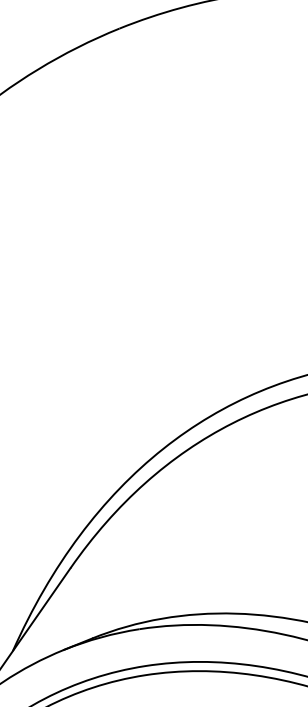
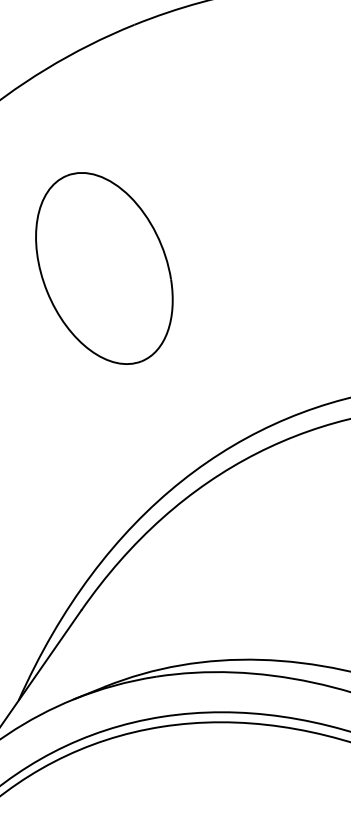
part: (91, 253) -> (104, 268), added

